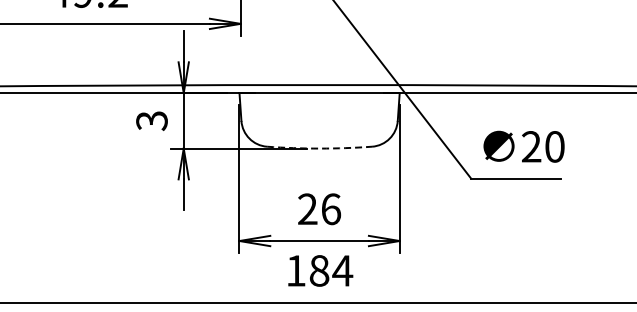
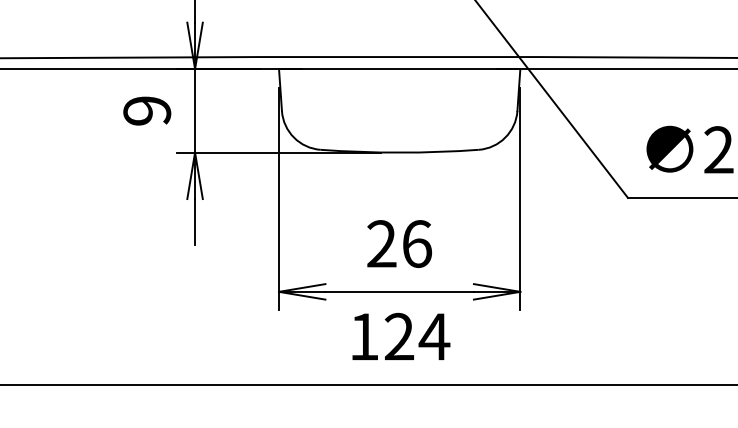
text: (151, 121) -> (146, 111), 3 -> 9
arc: (319, 148) -> (399, 152), dashed -> solid
text: (319, 270) -> (399, 336), 184 -> 124

